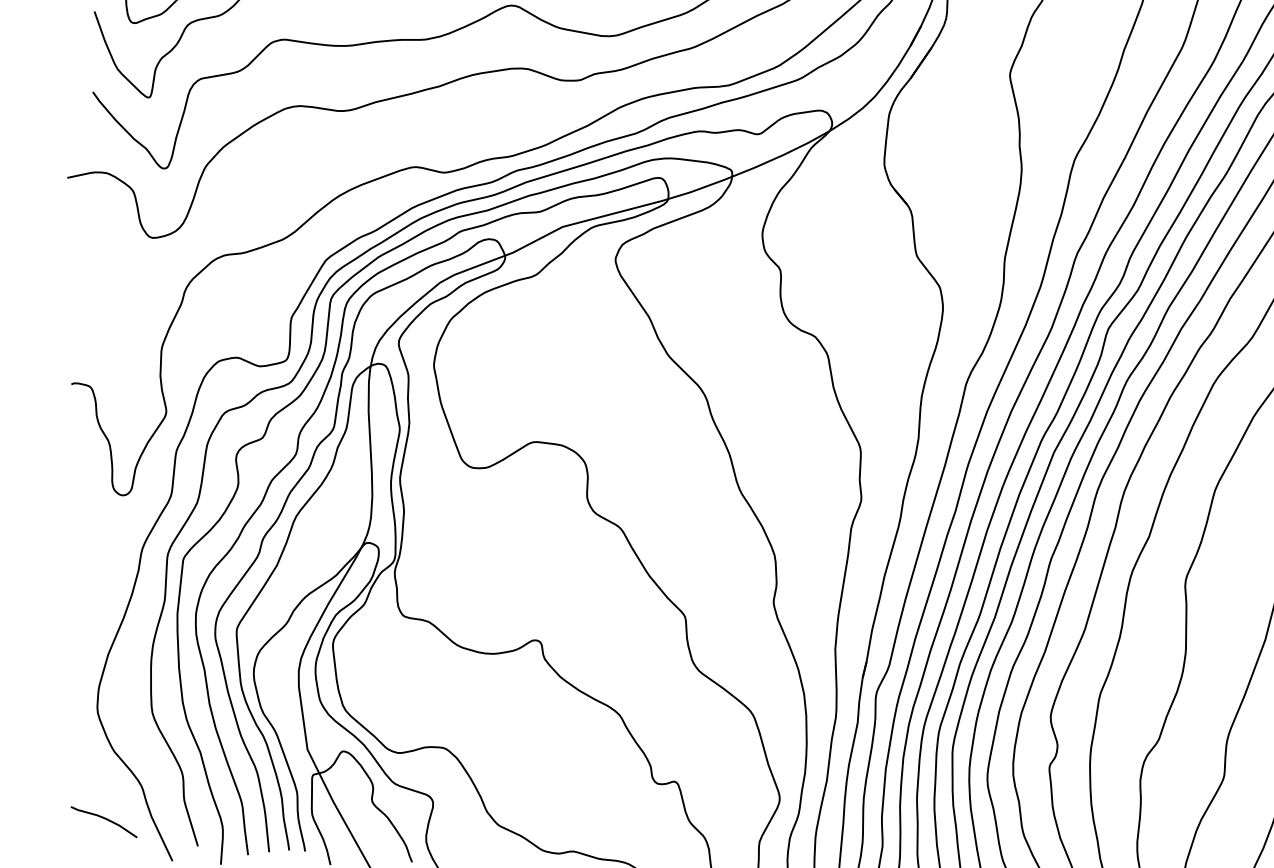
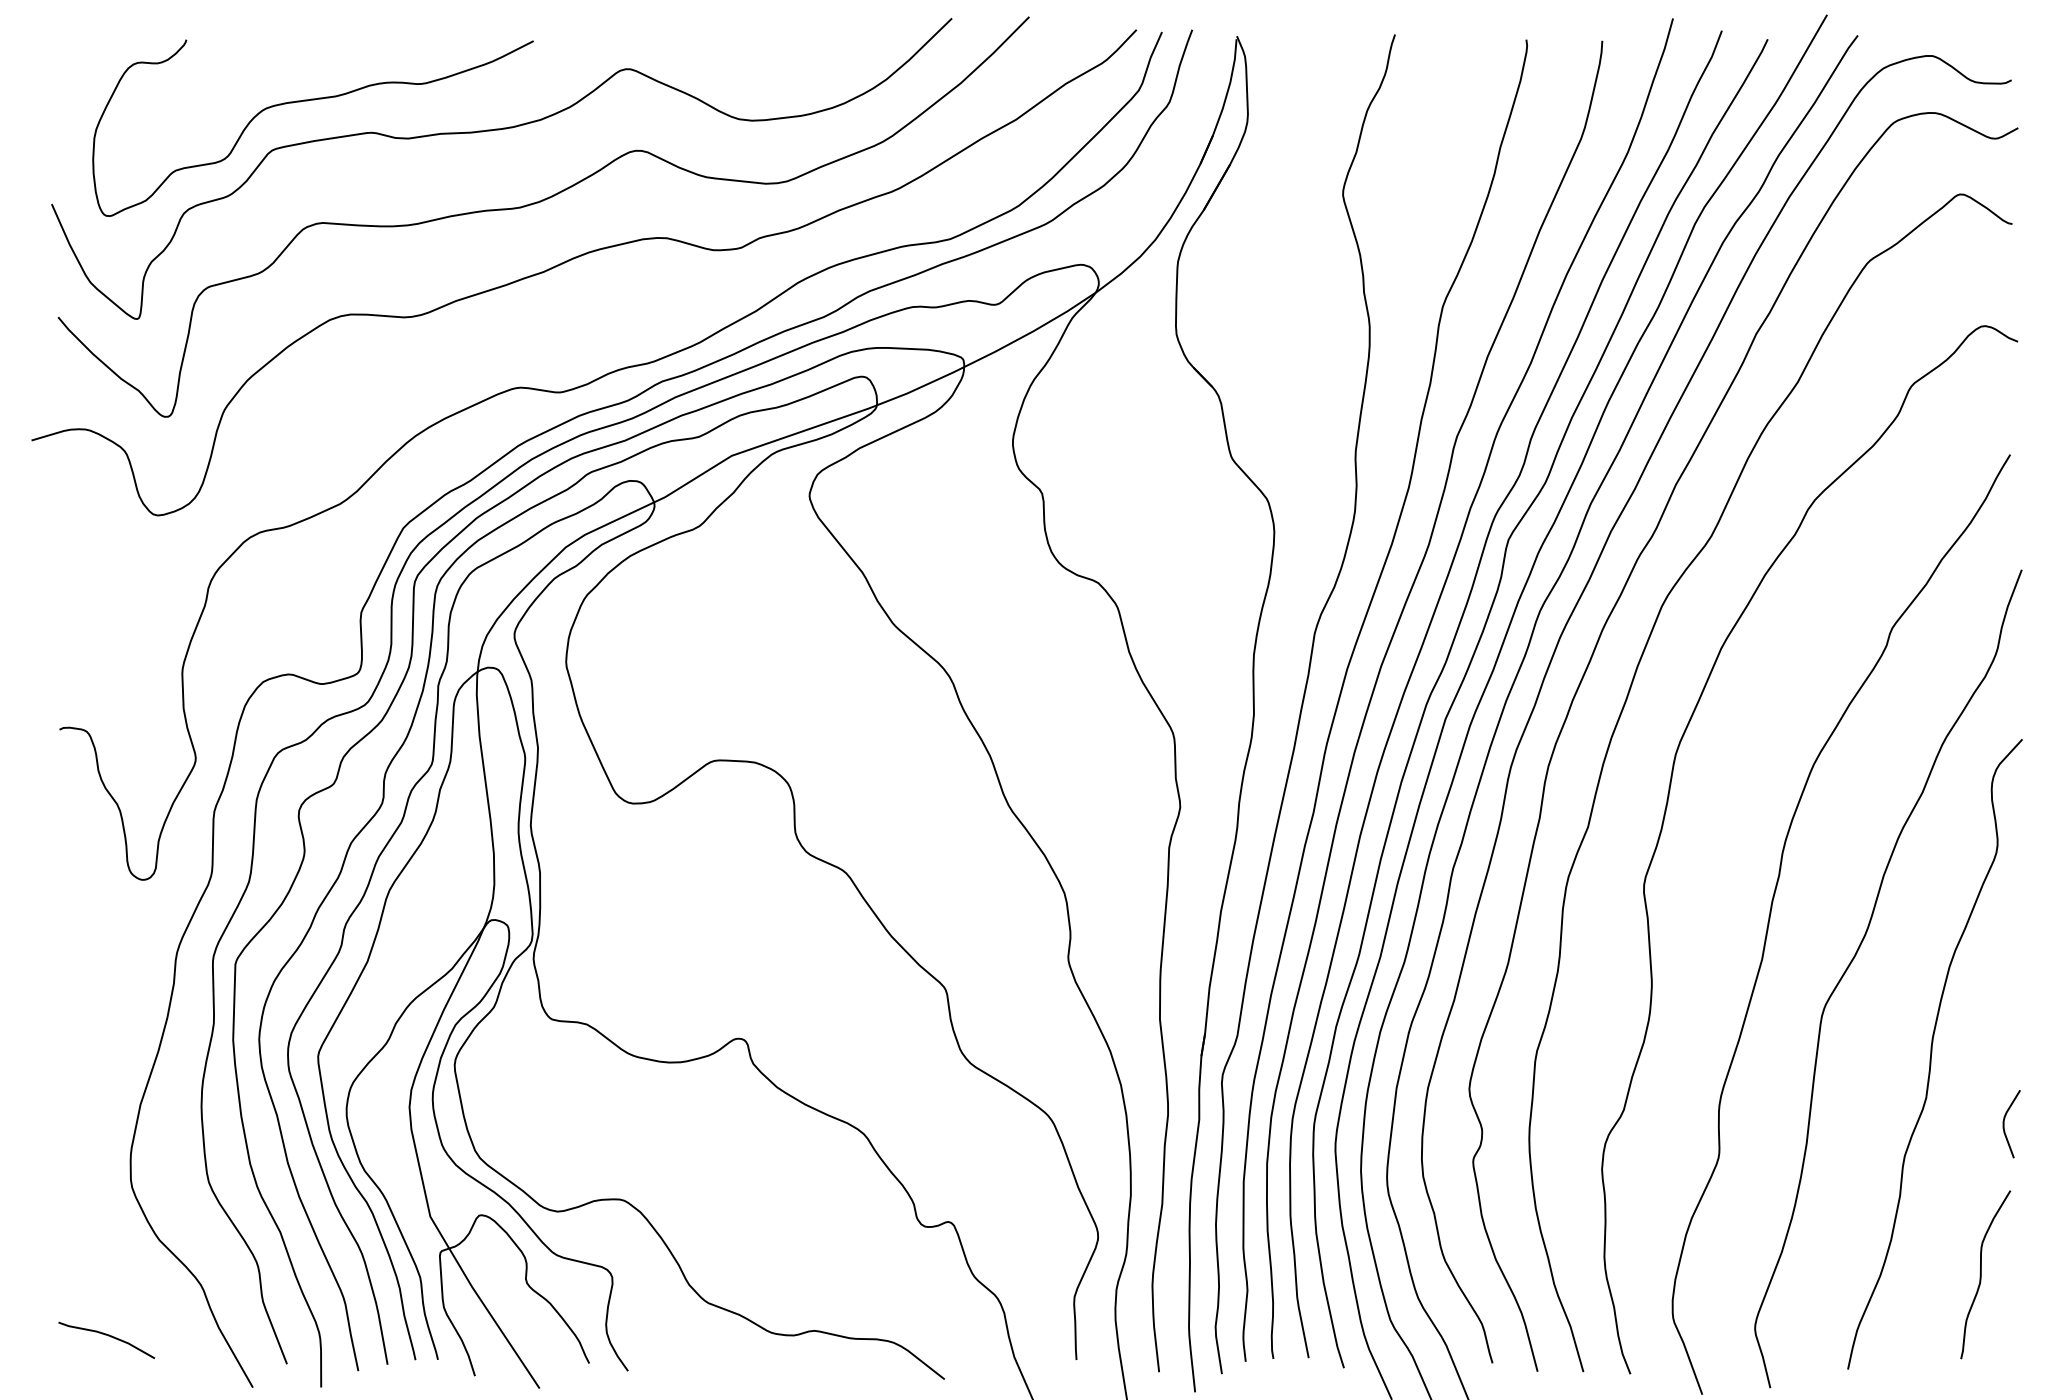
curve: (105, 819) -> (108, 1336), moved

